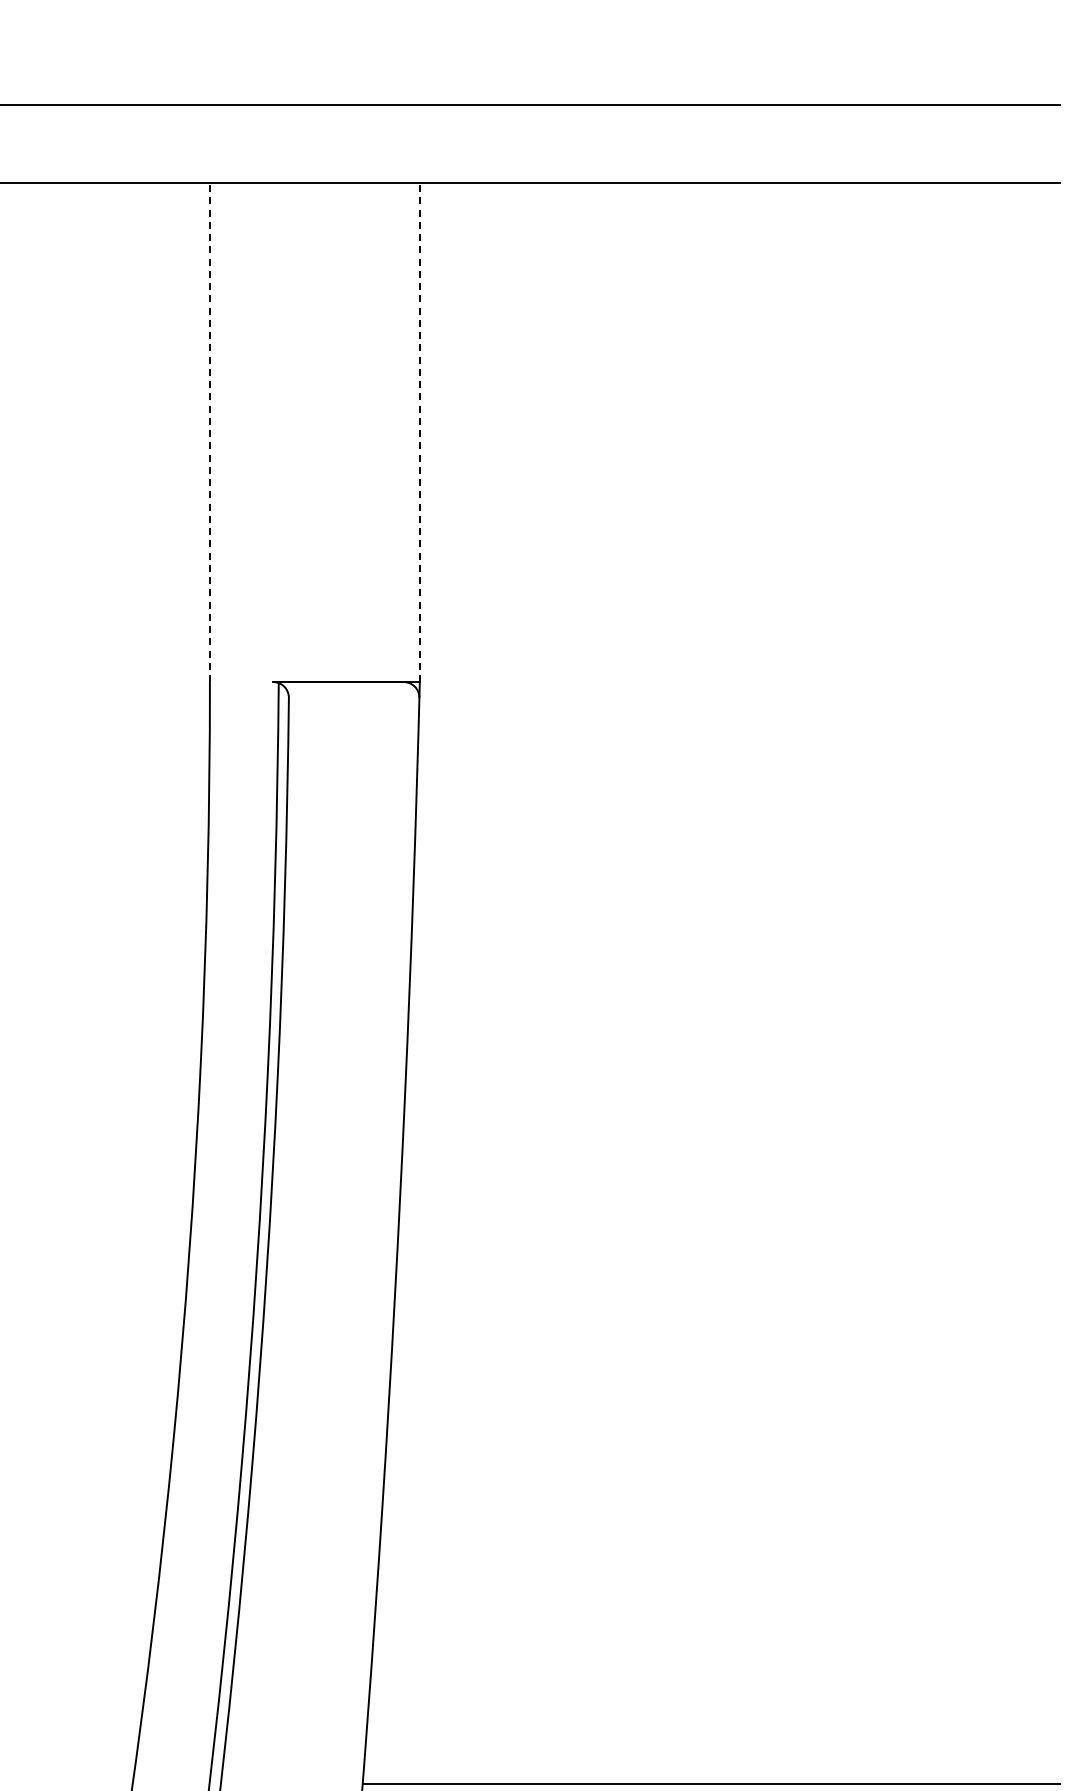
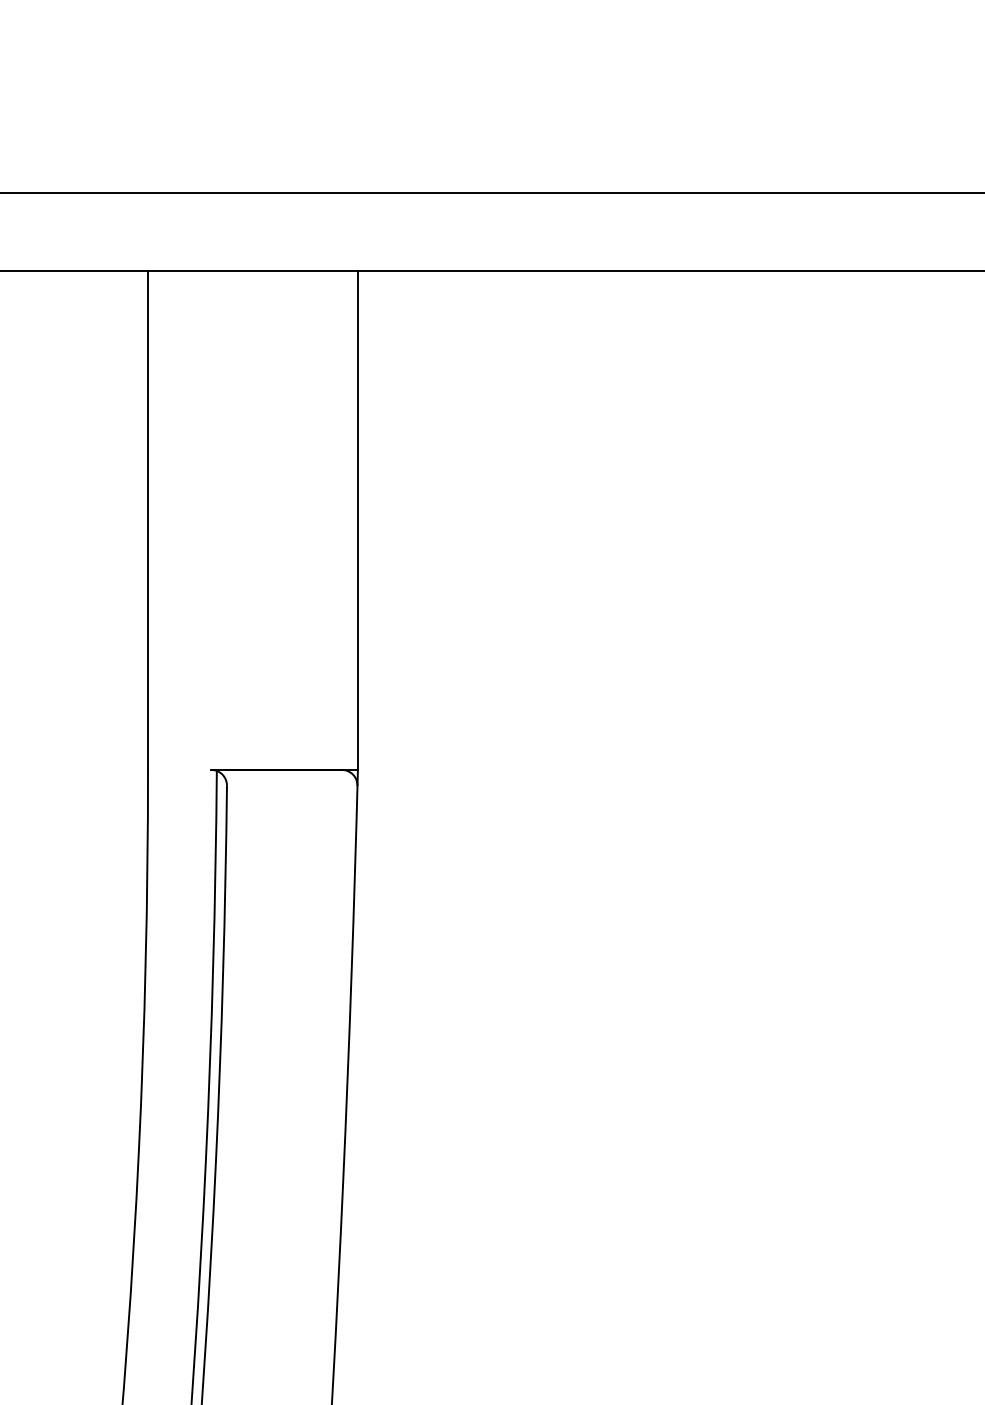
line: (209, 432) -> (147, 520), dashed -> solid
line: (419, 432) -> (357, 520), dashed -> solid

